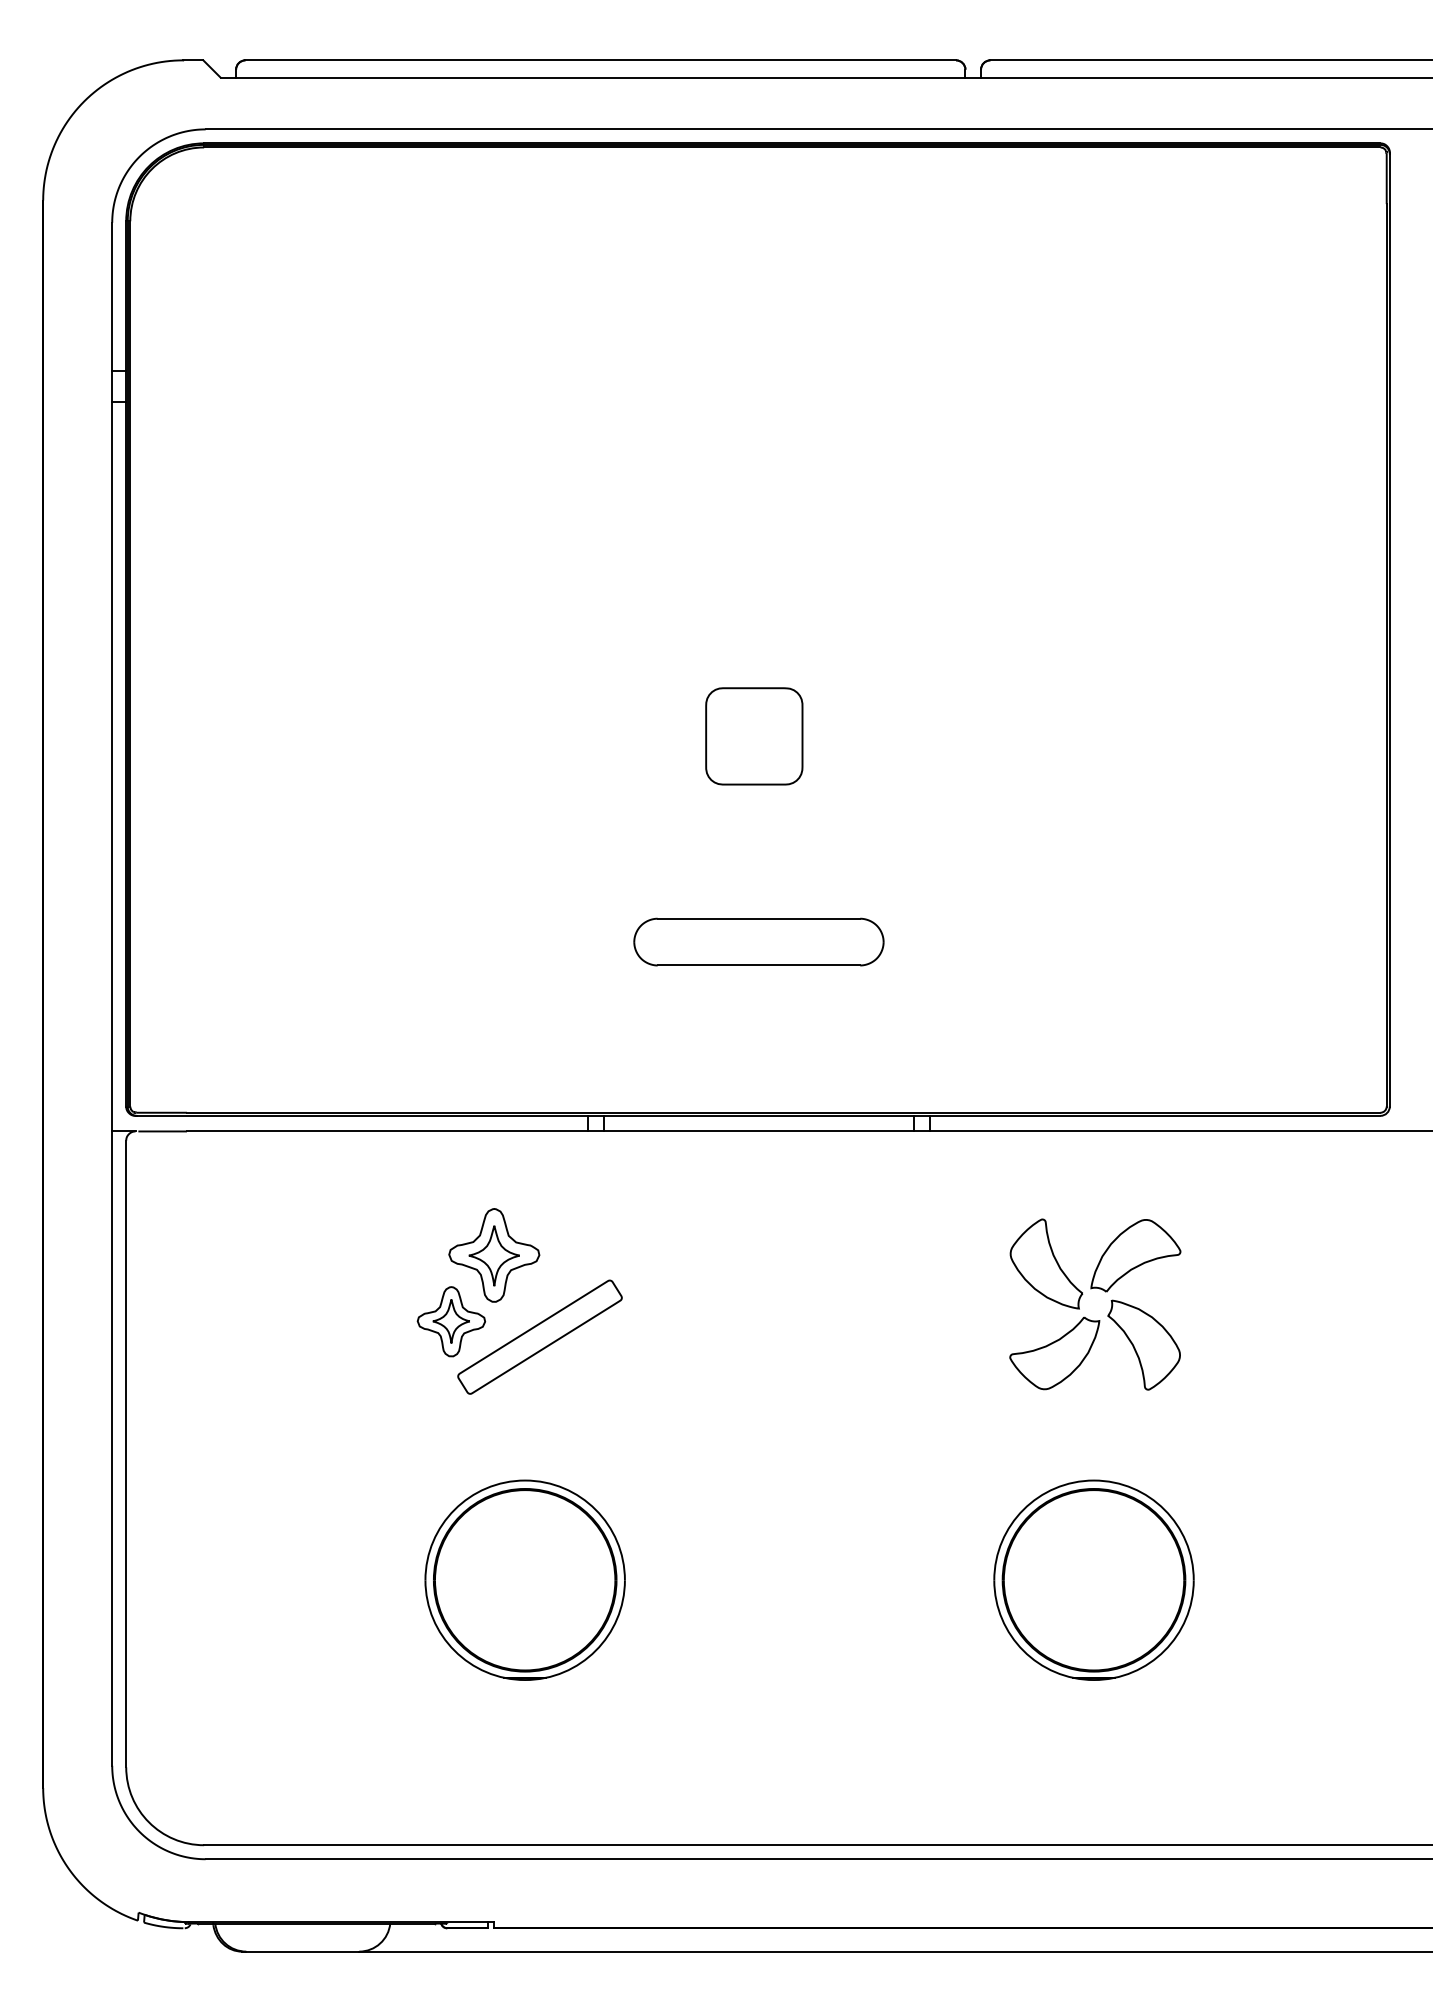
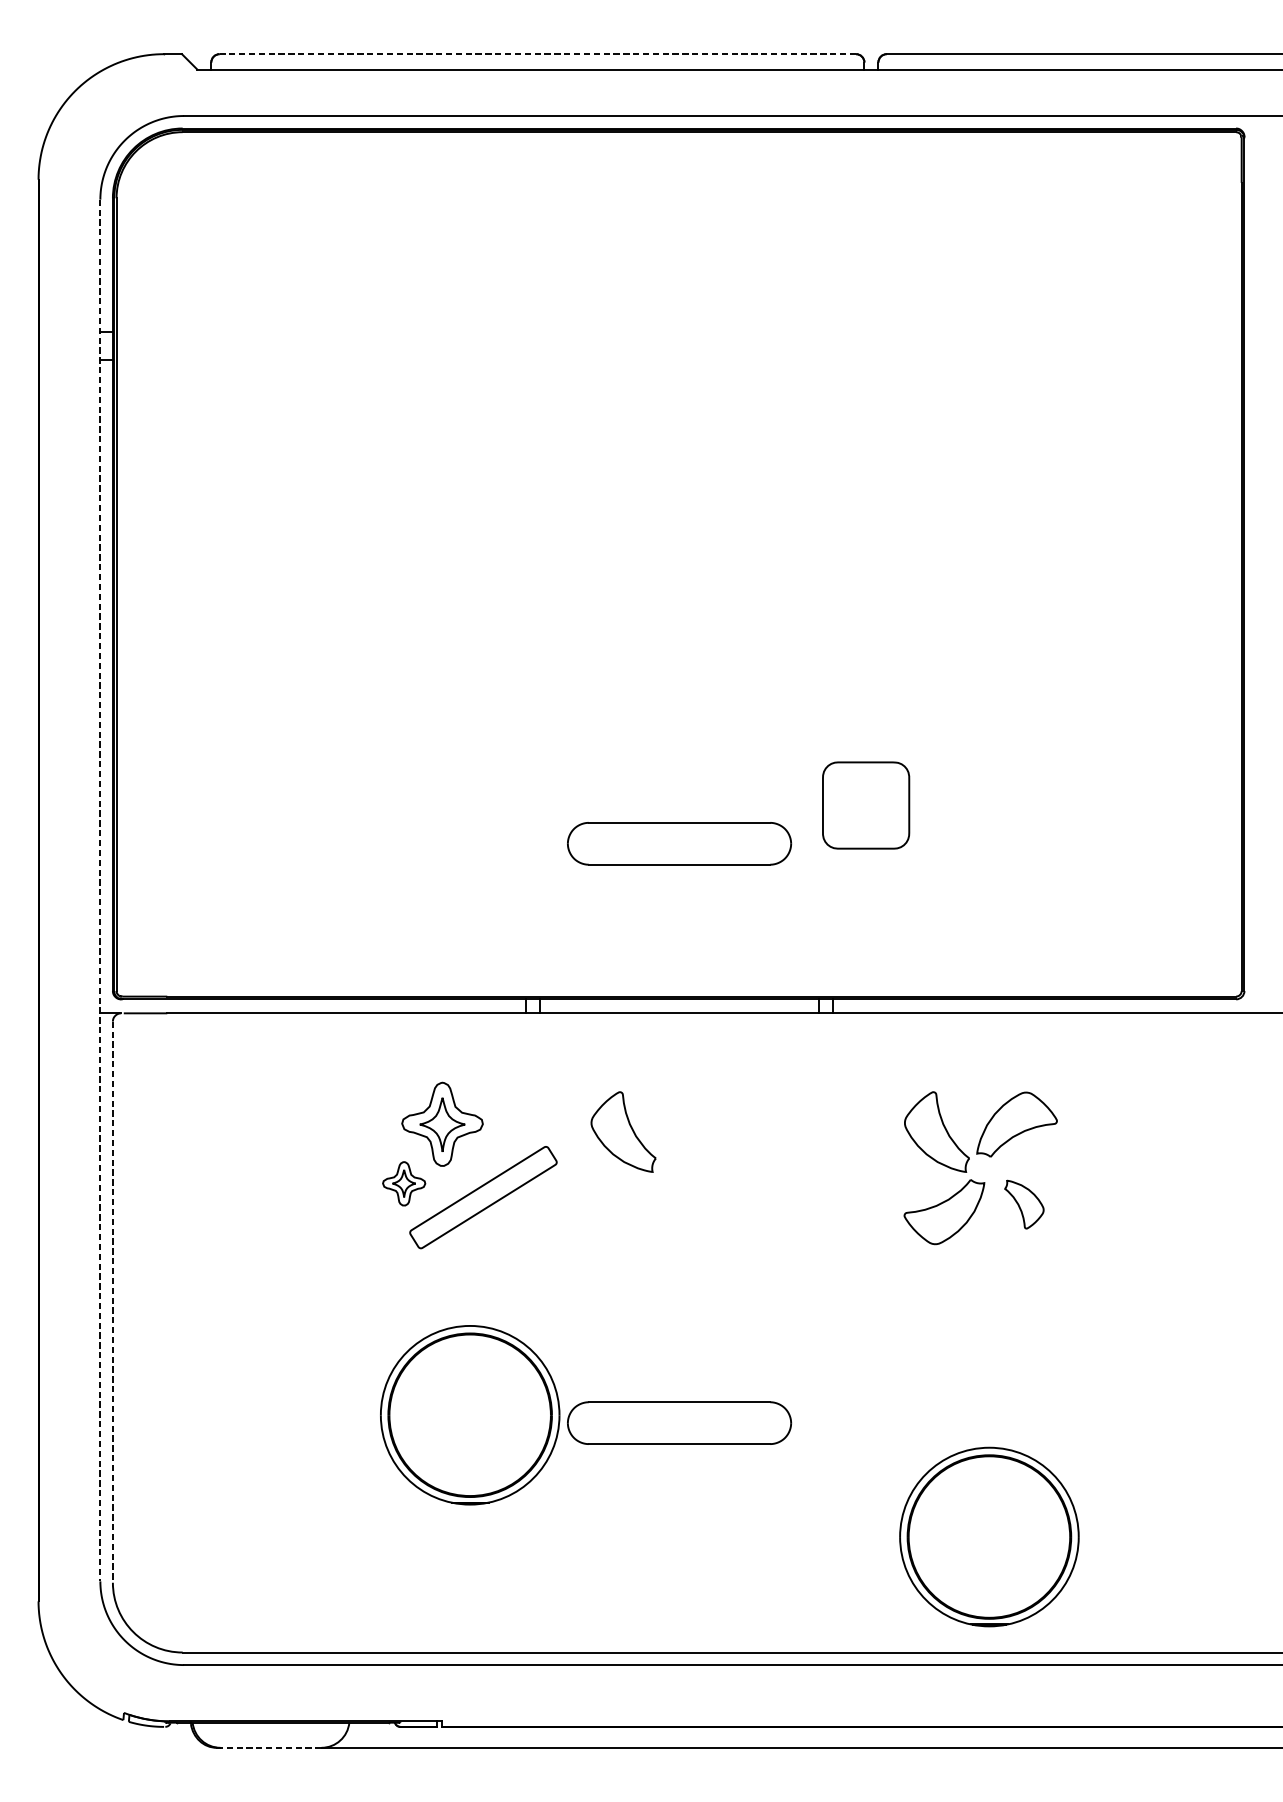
line: (600, 60) -> (537, 54), solid -> dashed
part: (754, 736) -> (866, 805), moved
line: (112, 994) -> (100, 890), solid -> dashed
part: (696, 1263) -> (623, 1131), added
part: (451, 1321) -> (404, 1183), size x0.7
part: (1143, 1344) -> (1023, 1204), size x0.6
line: (126, 1454) -> (113, 1302), solid -> dashed
part: (1093, 1579) -> (988, 1536), moved
part: (758, 1588) -> (679, 1422), added
line: (302, 1951) -> (270, 1747), solid -> dashed

